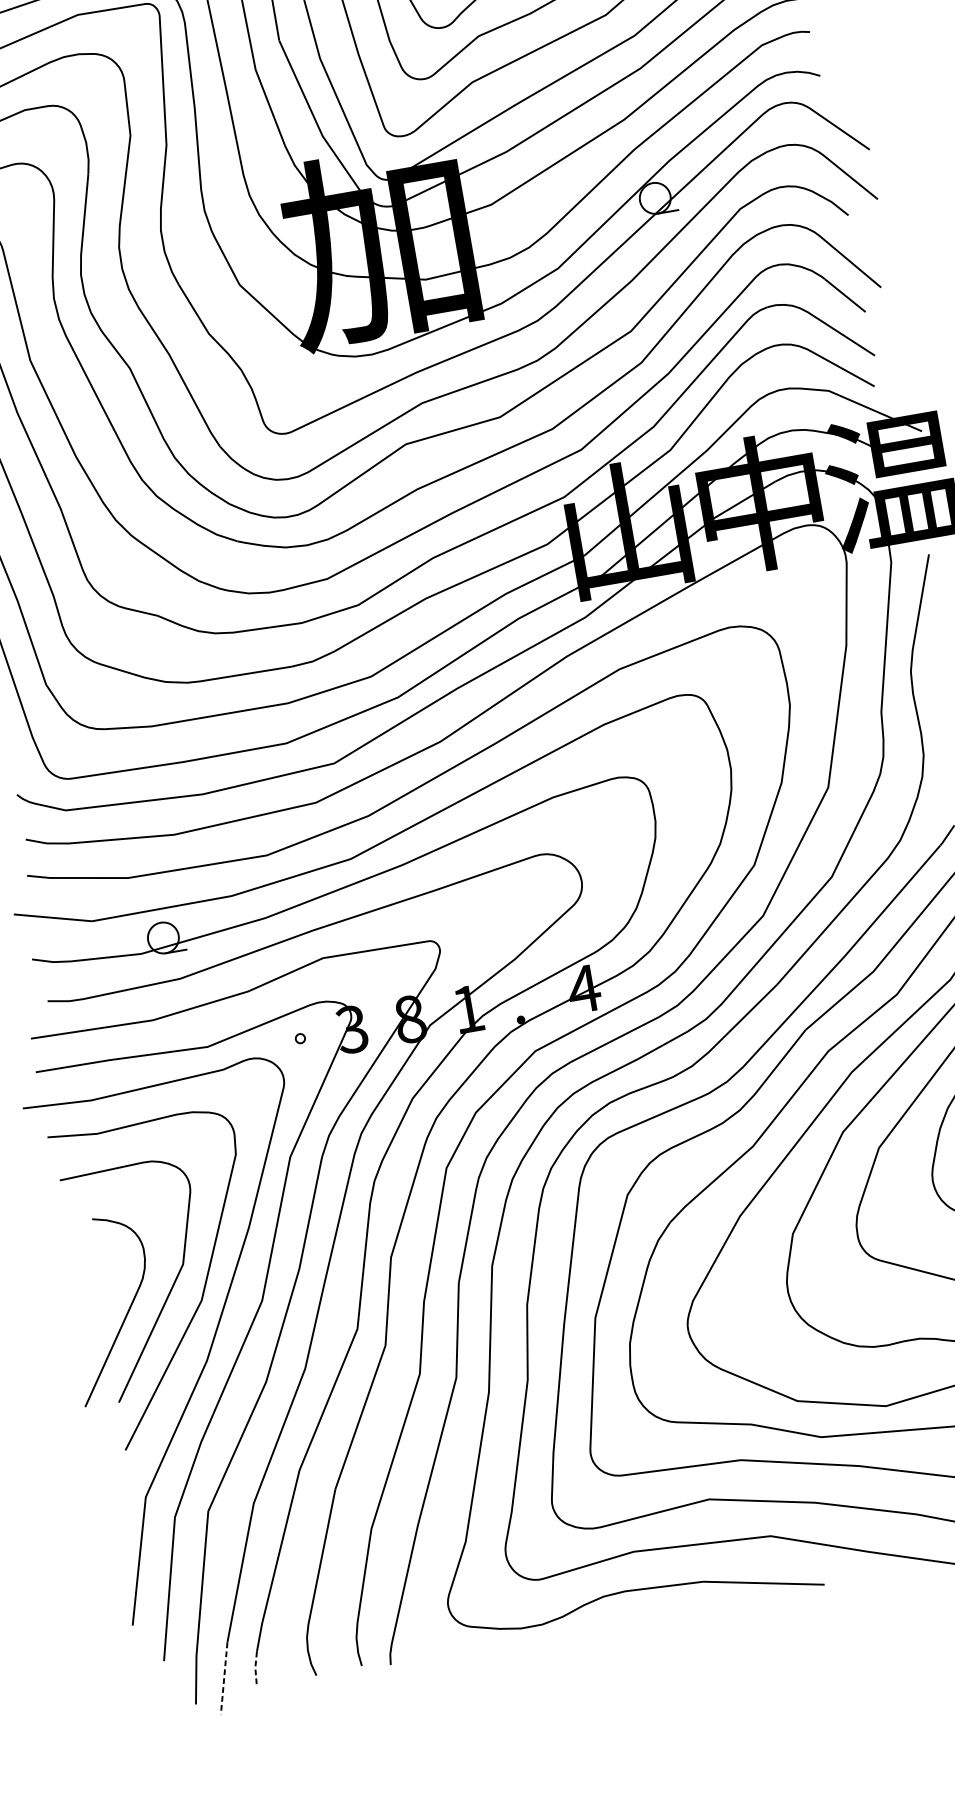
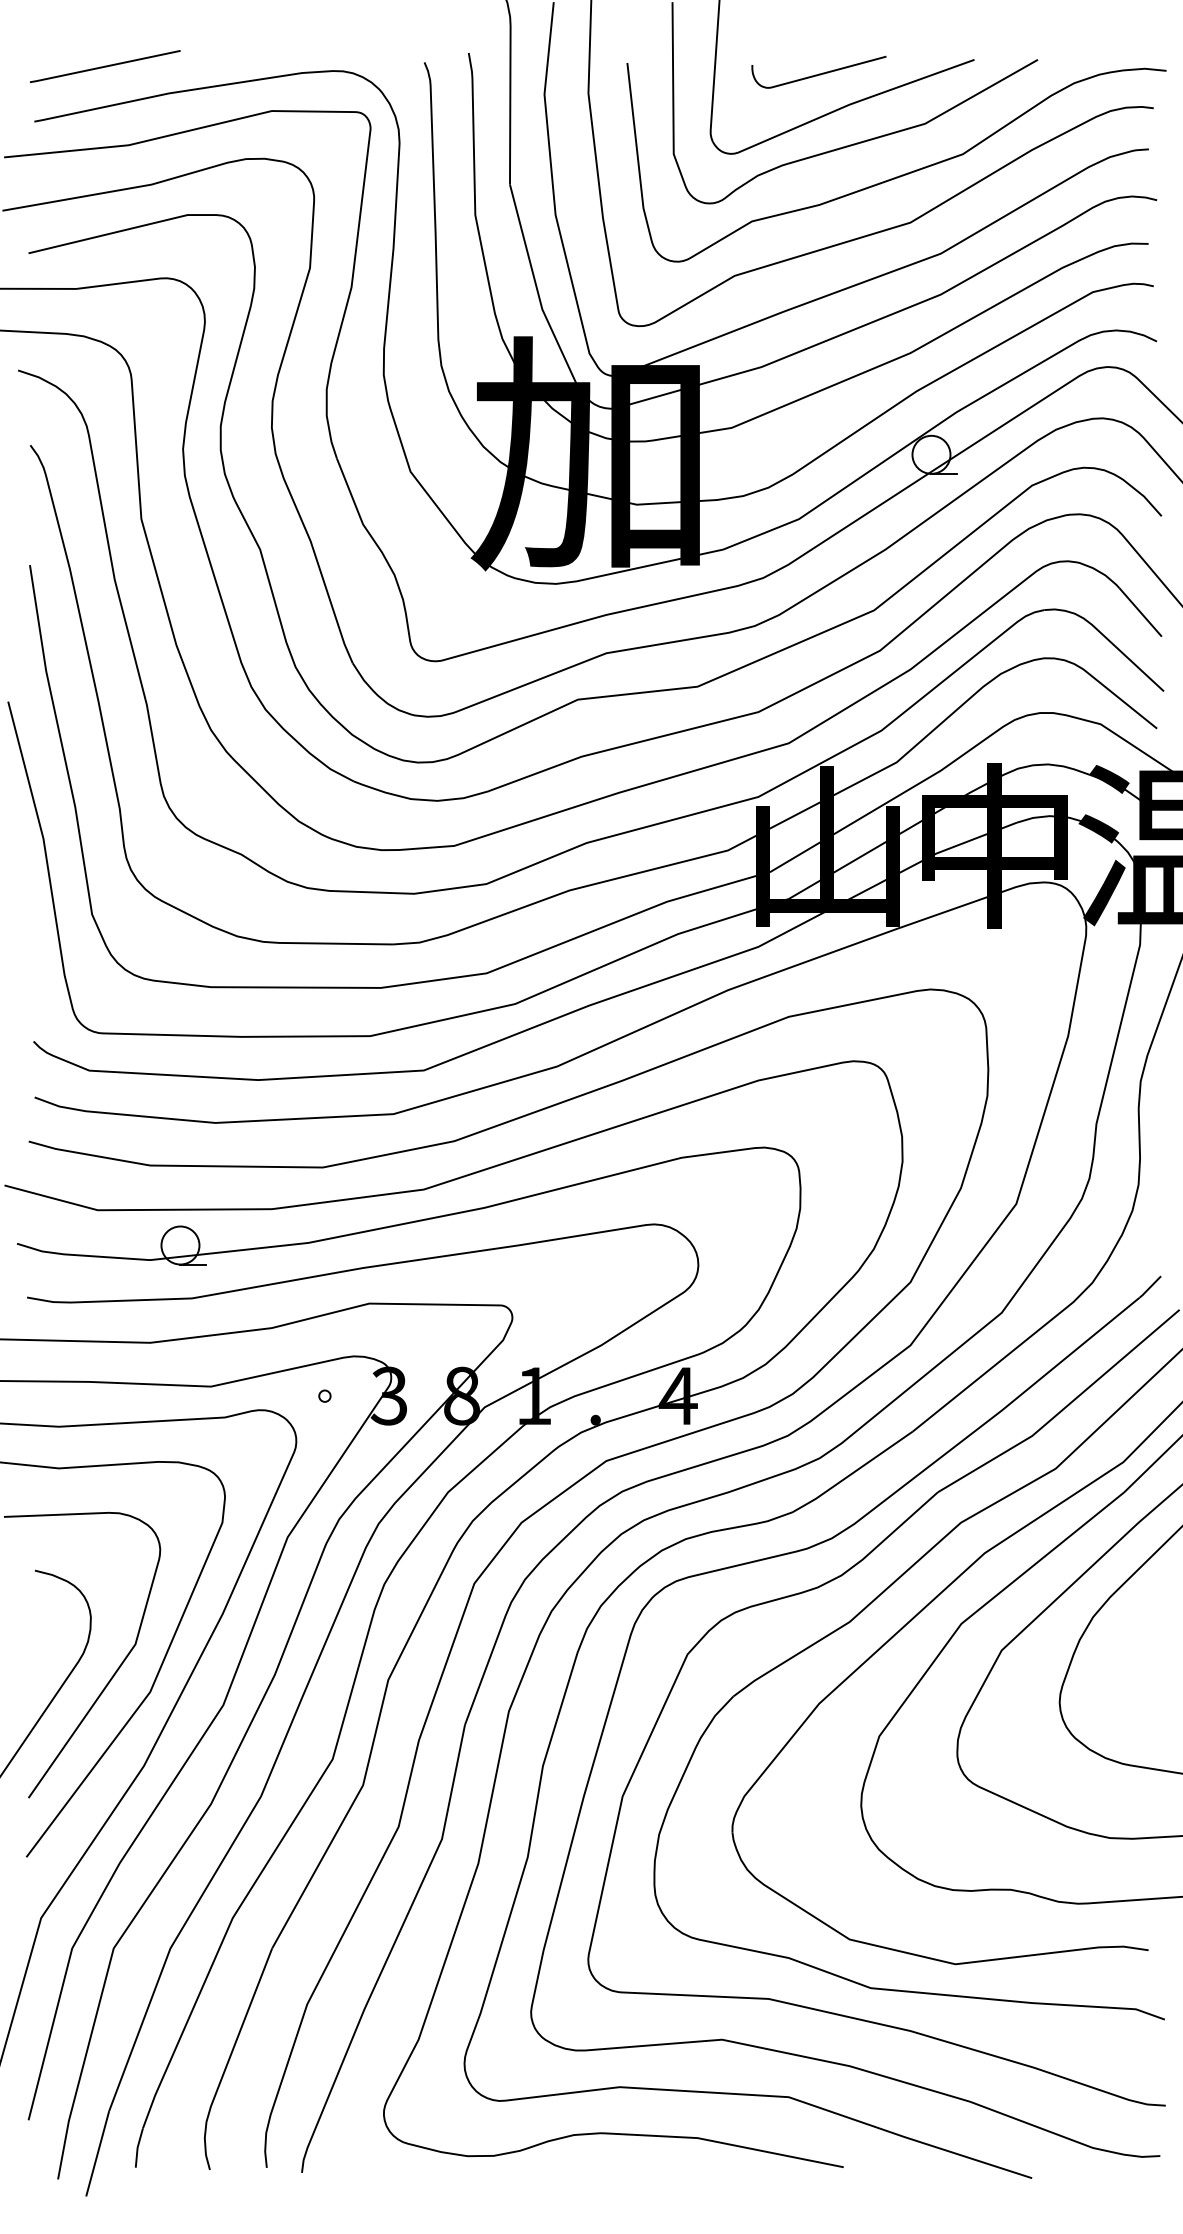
line: (255, 1667) -> (137, 2147), dashed -> solid
line: (224, 1678) -> (97, 2154), dashed -> solid

